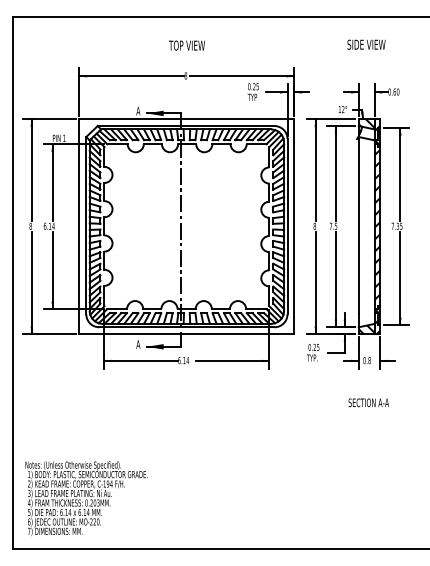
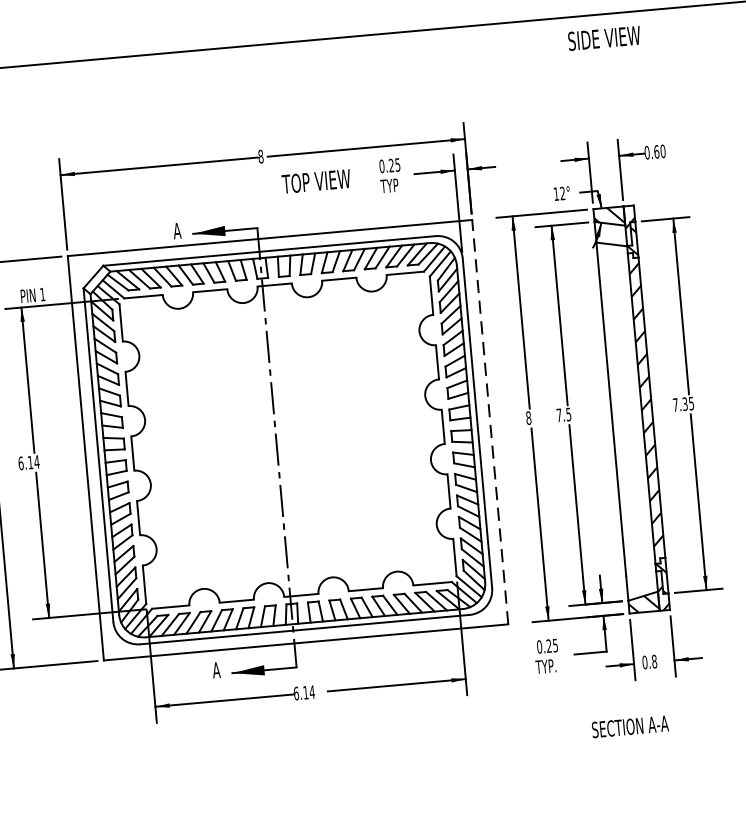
text: (366, 44) -> (604, 37), moved
text: (186, 45) -> (315, 181), moved
line: (294, 226) -> (490, 421), solid -> dashed
text: (368, 402) -> (629, 726), moved

